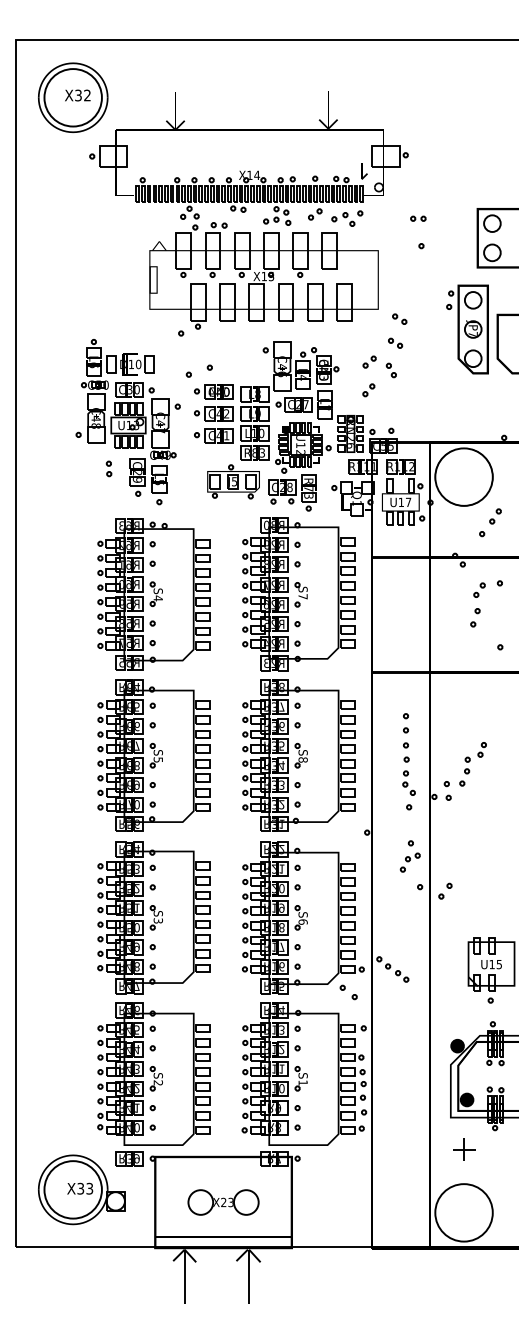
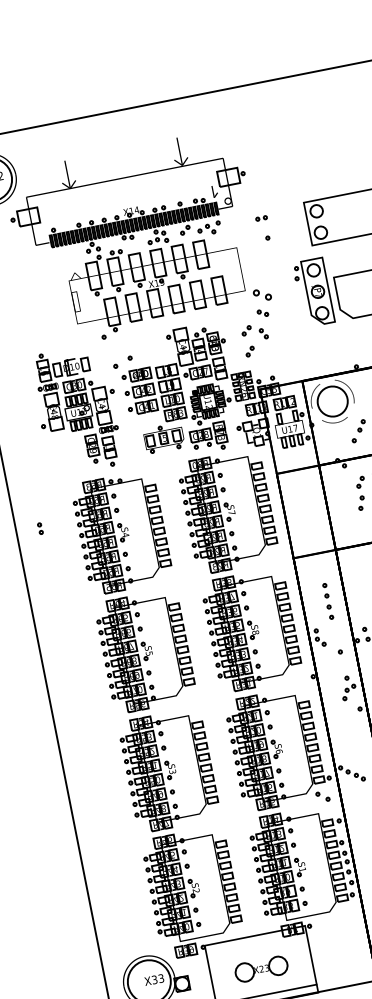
part: (399, 318) -> (262, 294), size x1.6
part: (108, 468) -> (39, 528), moved
circle: (463, 476) -> (332, 401), size x0.7
part: (408, 782) -> (319, 637), moved

